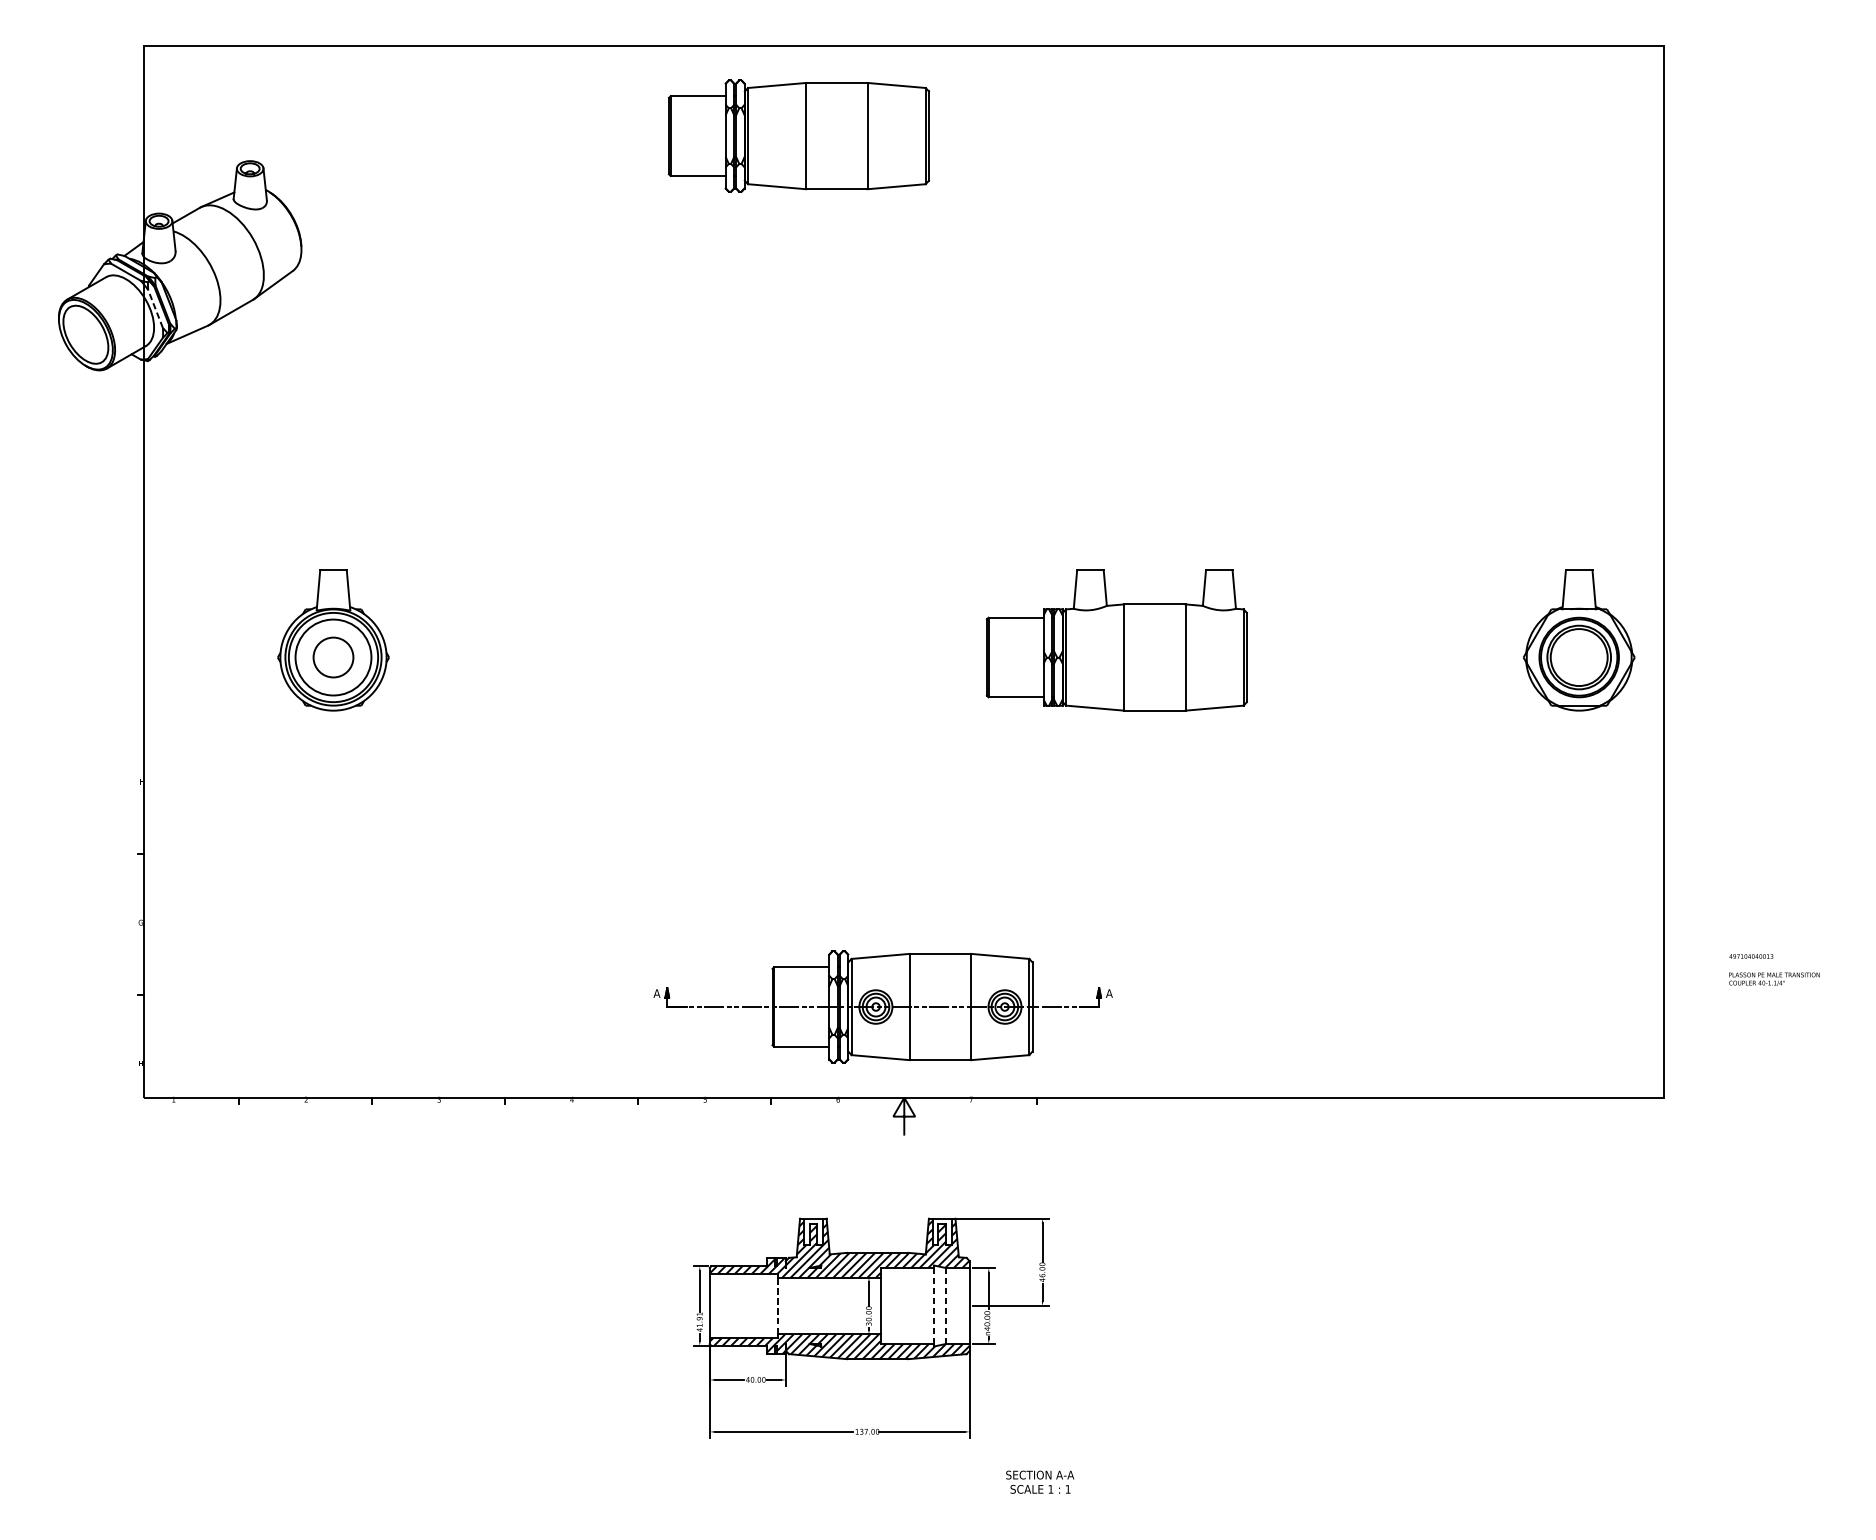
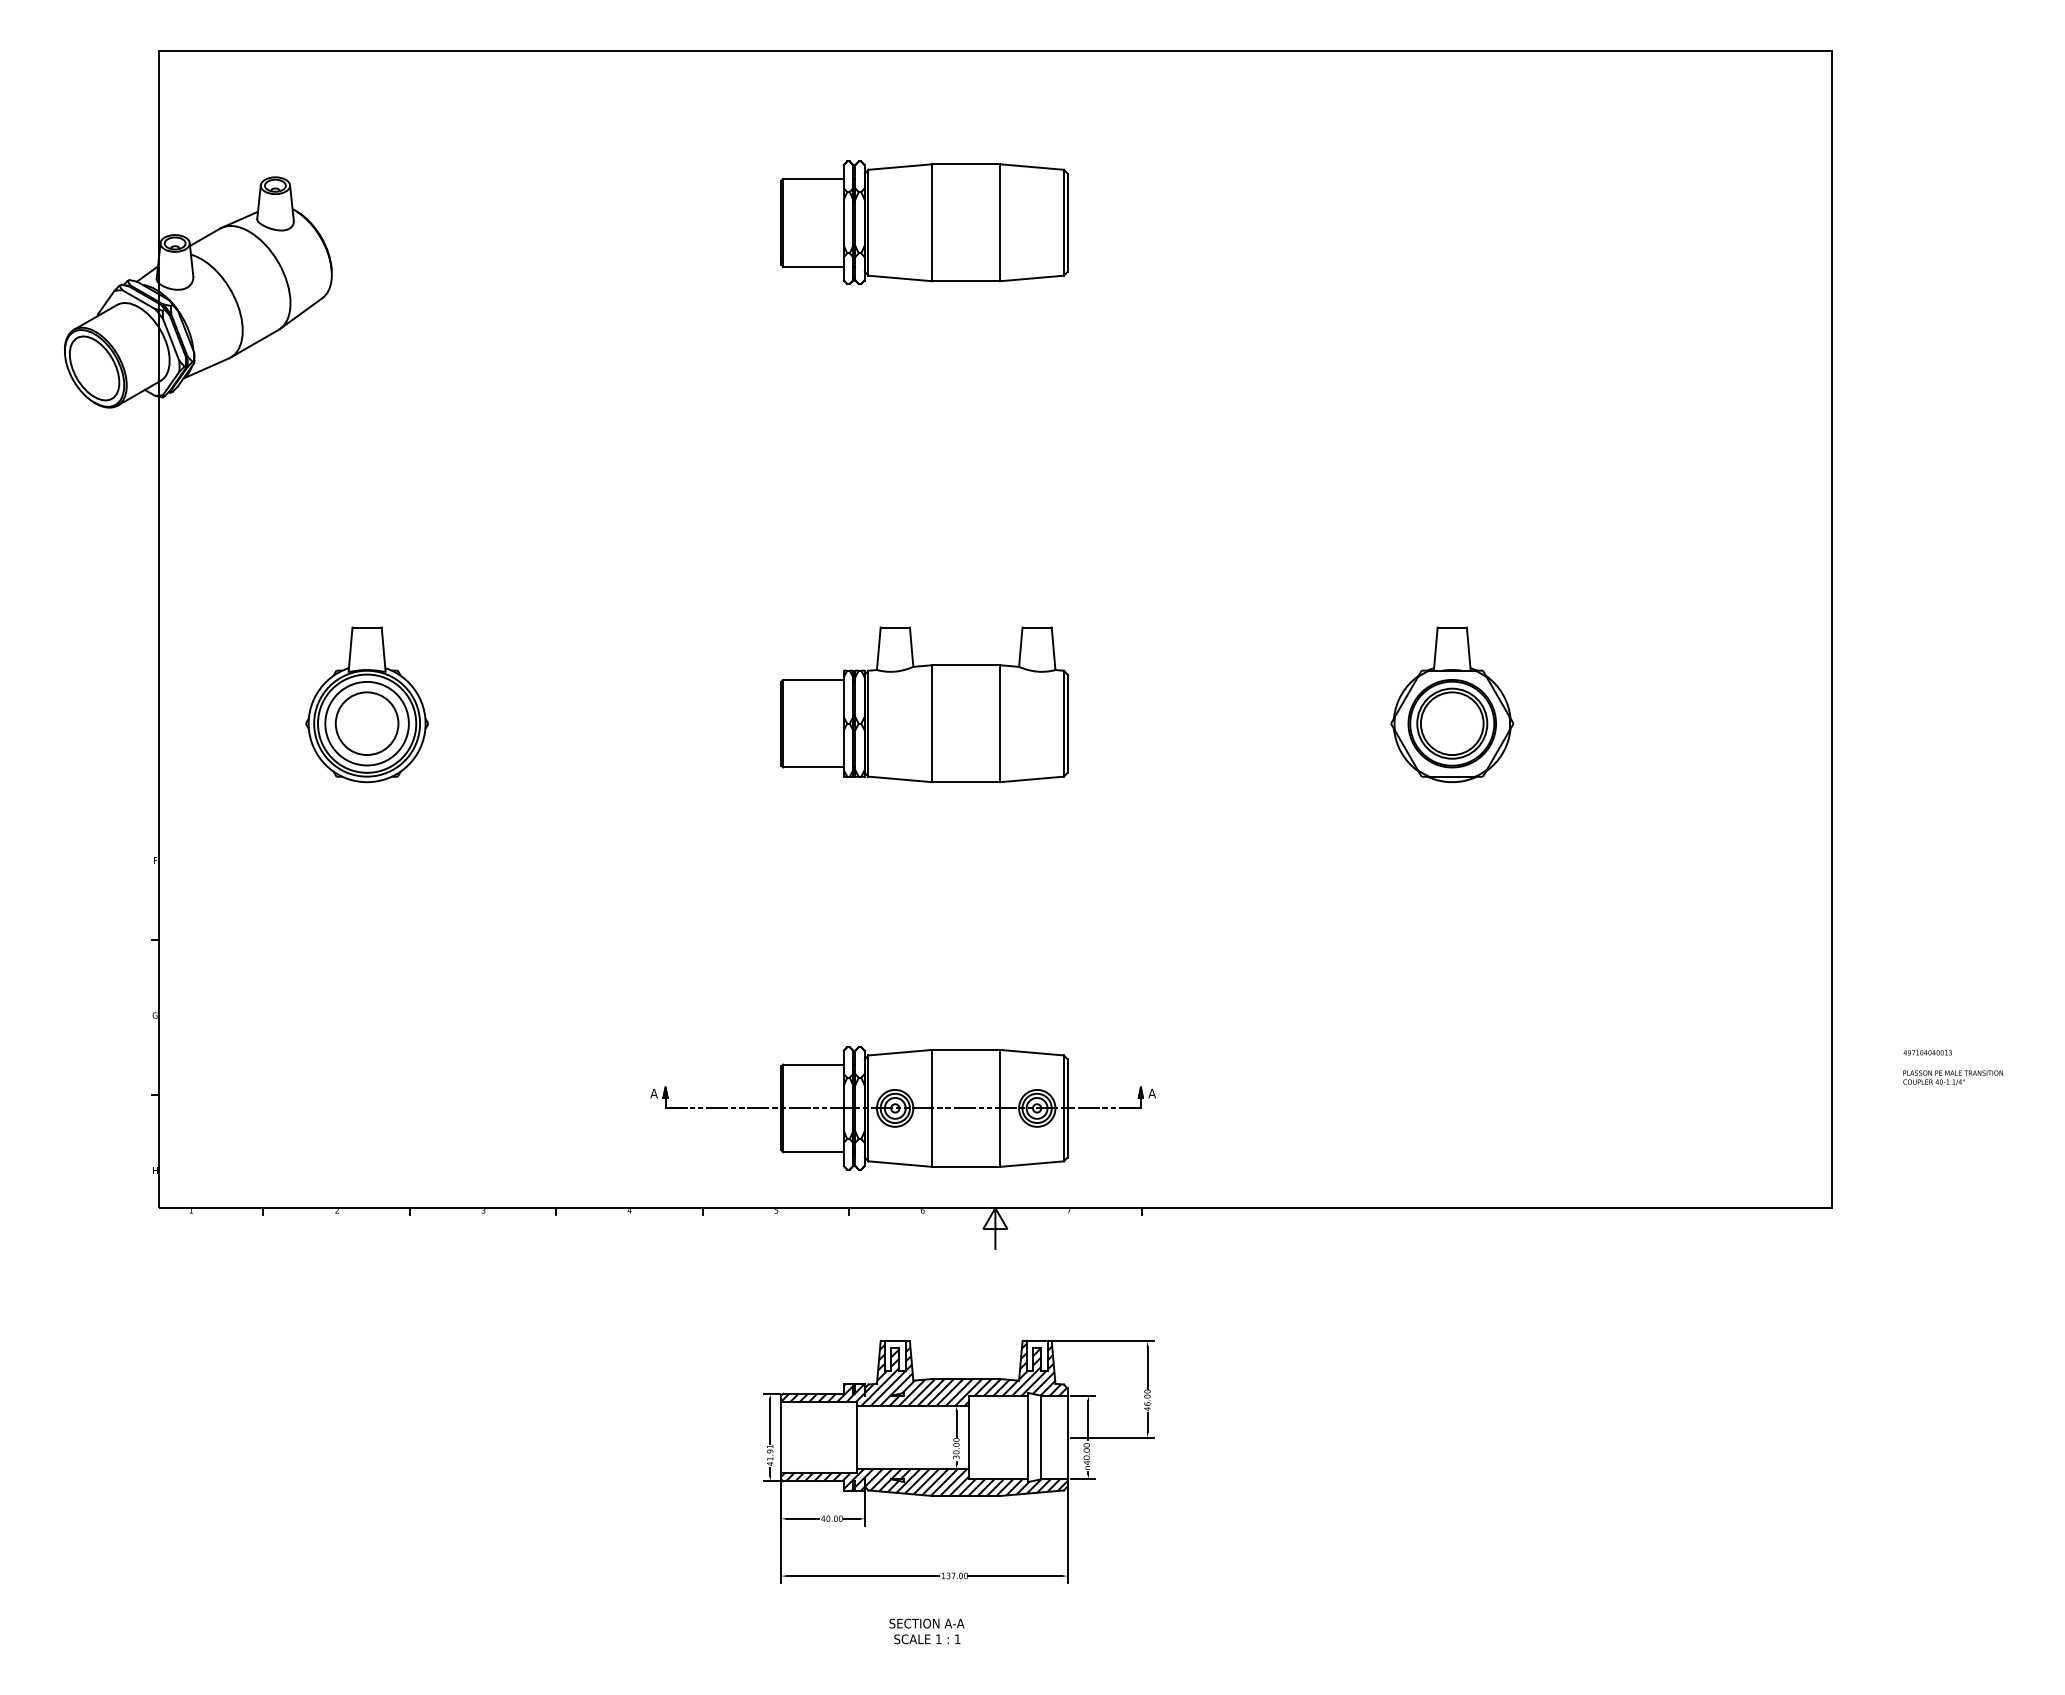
part: (798, 135) -> (924, 222), moved
line: (155, 308) -> (171, 339), dashed -> solid
part: (1116, 640) -> (924, 704), moved
part: (1579, 640) -> (1452, 704), moved
circle: (332, 657) -> (366, 723), size x1.43
part: (882, 1007) -> (902, 1108), moved
line: (778, 1306) -> (856, 1437), dashed -> solid
line: (934, 1306) -> (1028, 1437), dashed -> solid
line: (946, 1306) -> (1041, 1437), dashed -> solid
text: (1039, 1482) -> (926, 1631), moved

